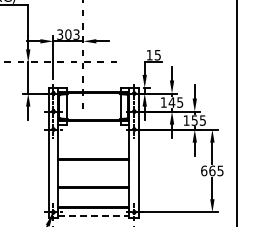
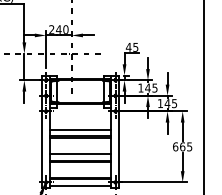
text: (68, 34) -> (58, 29), 303 -> 240
text: (149, 55) -> (128, 47), 15 -> 45
text: (194, 120) -> (167, 103), 155 -> 145
line: (93, 150) -> (80, 129), added
line: (93, 178) -> (80, 153), added
line: (93, 216) -> (80, 186), dashed -> solid

